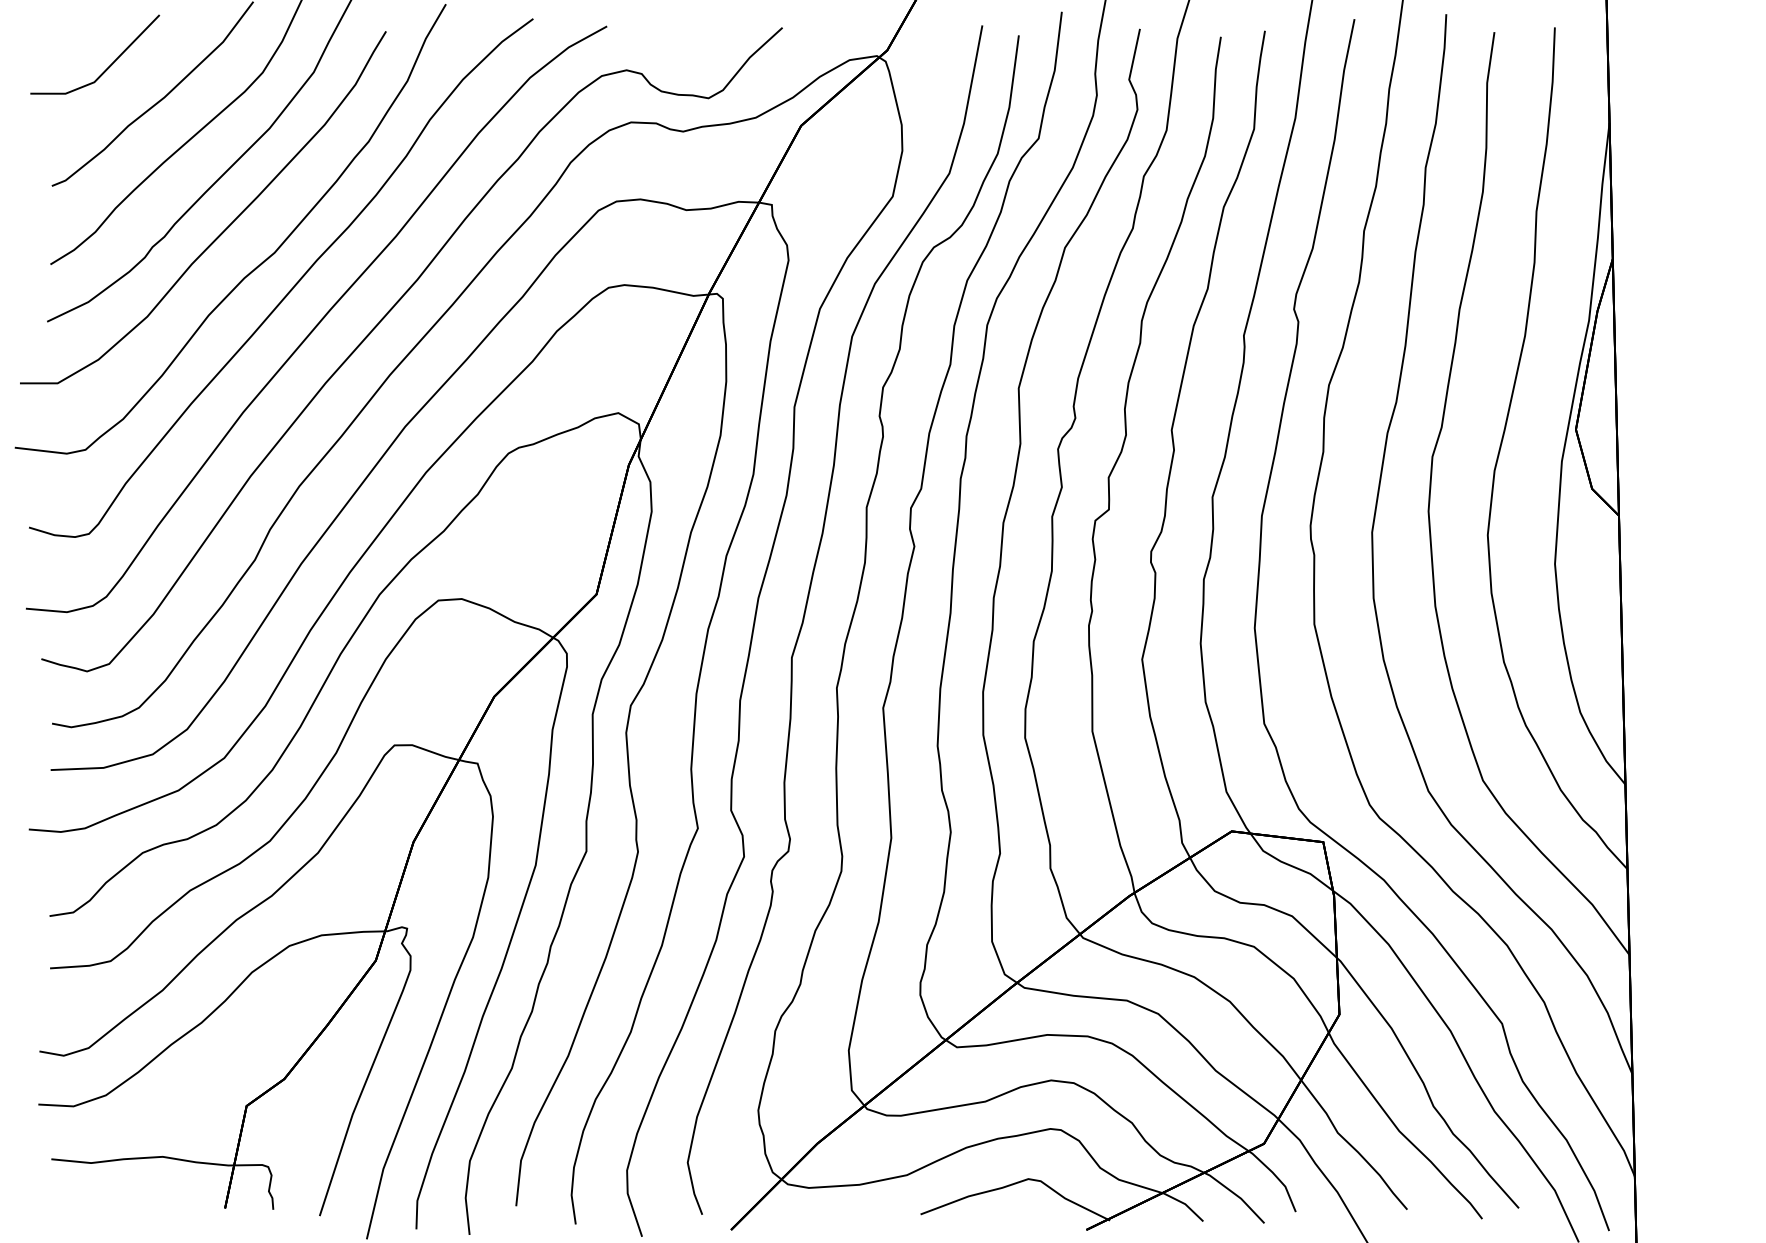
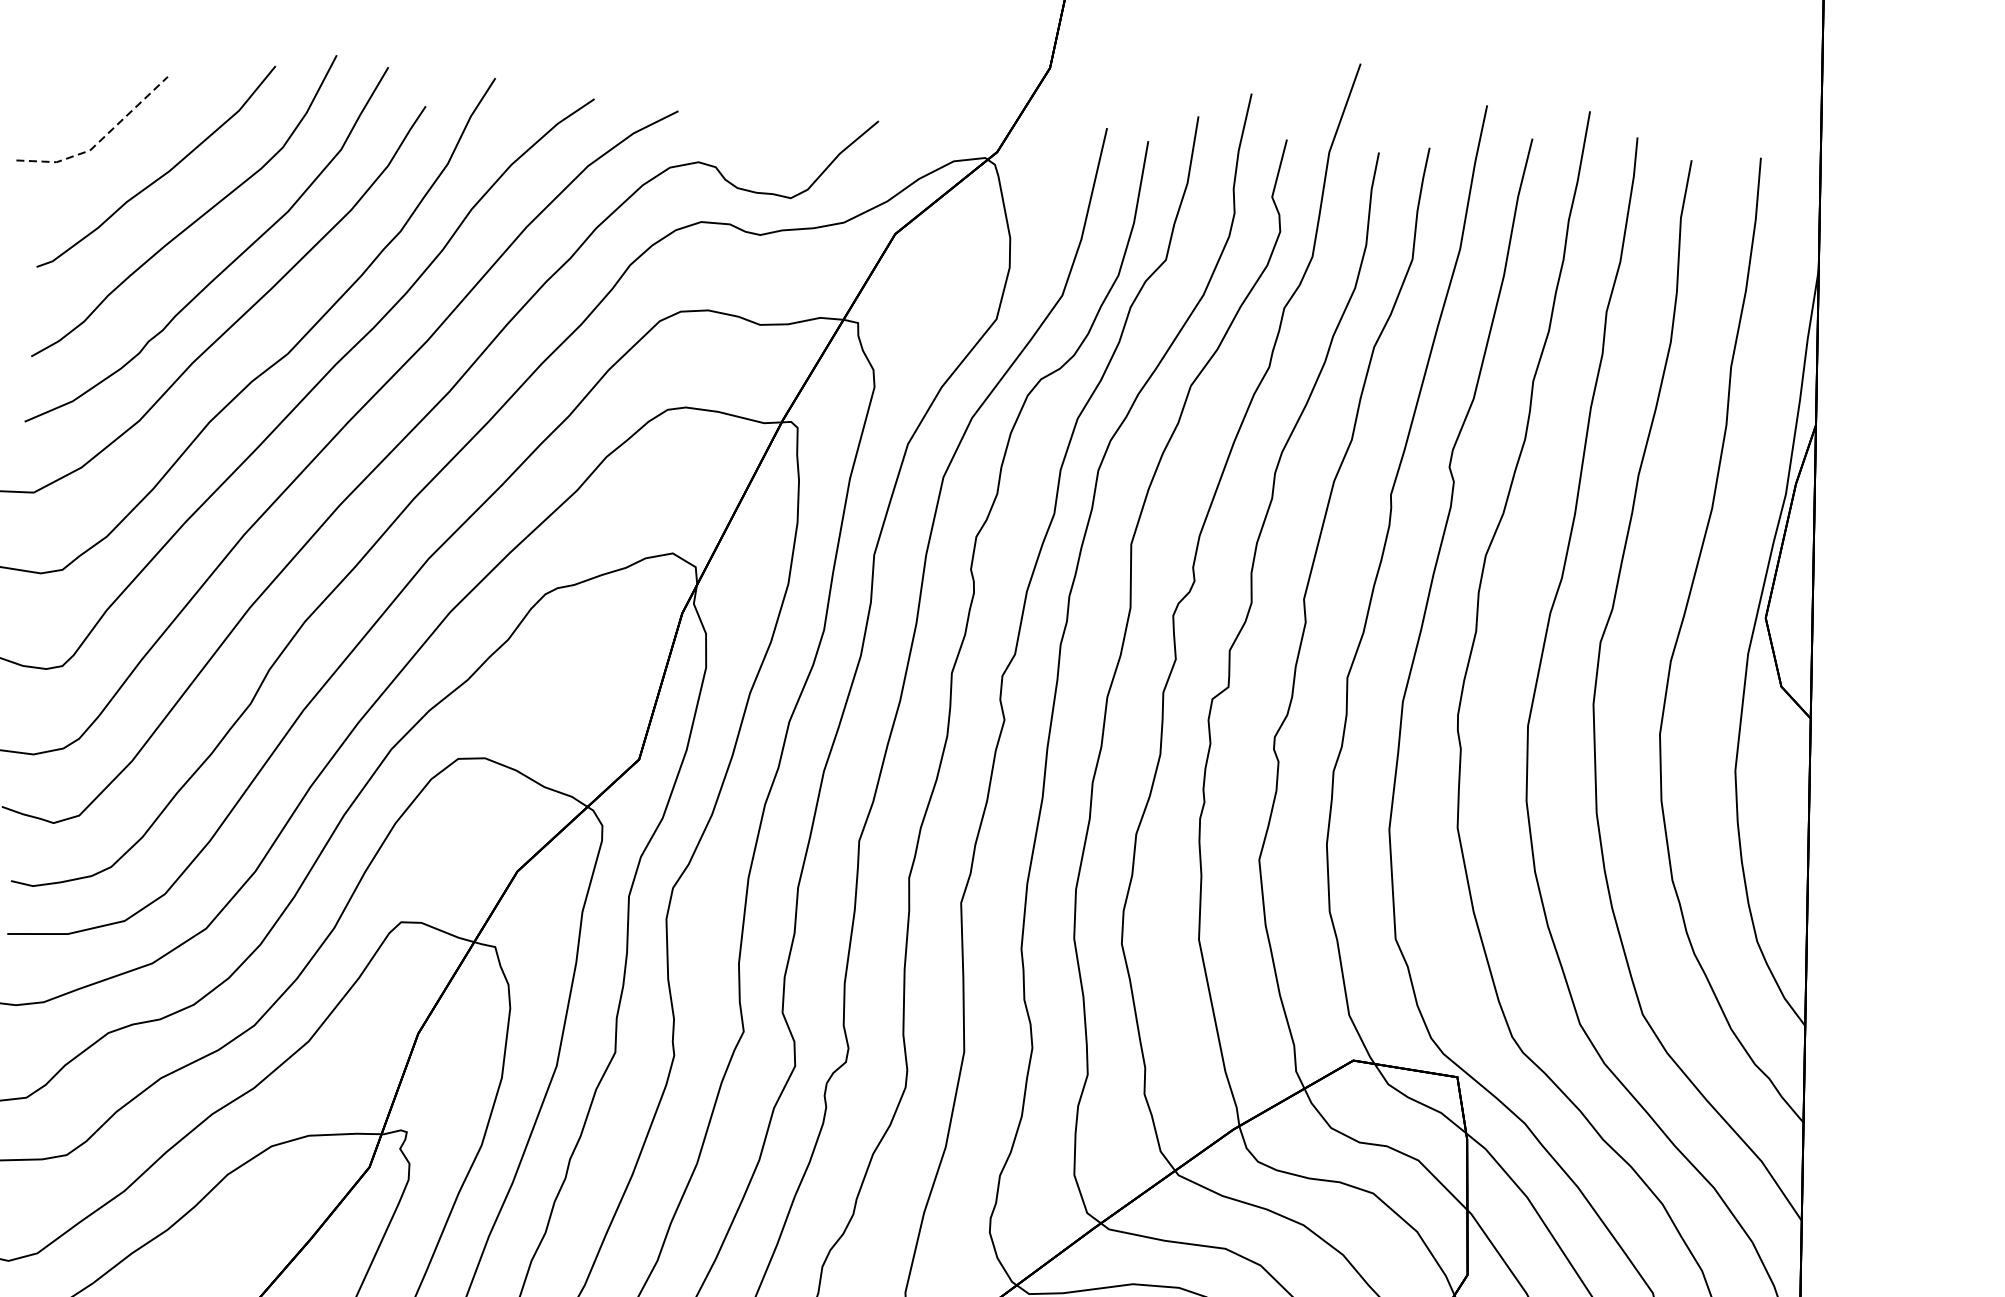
line: (102, 73) -> (99, 140), solid -> dashed

